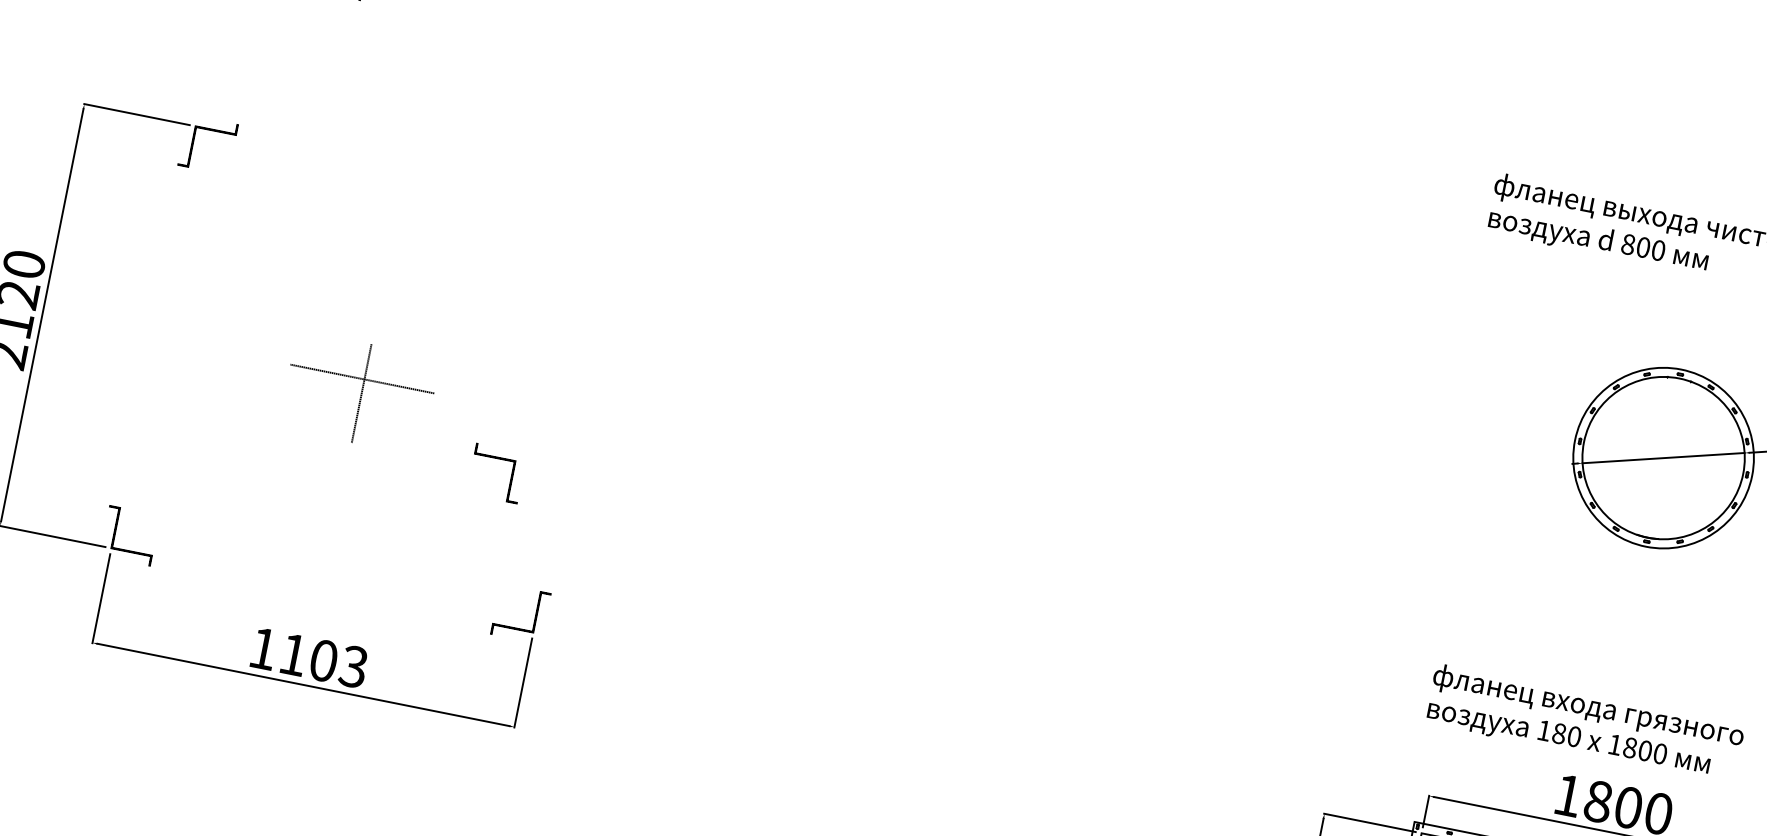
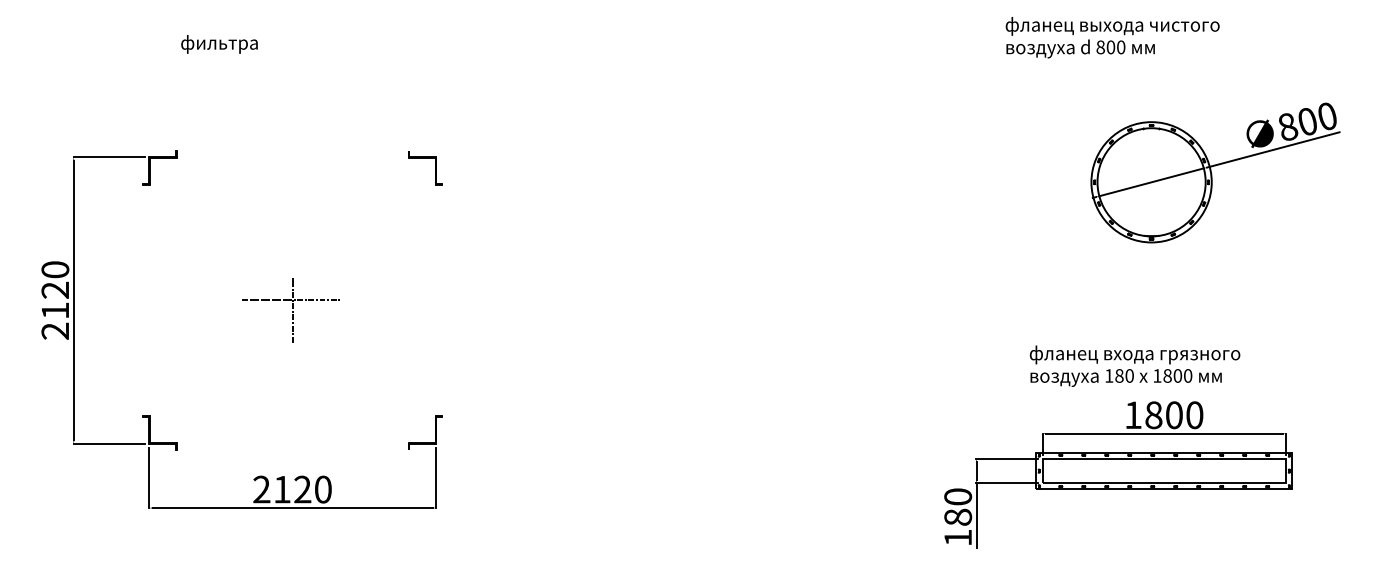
part: (499, 460) -> (425, 158), moved
text: (308, 657) -> (292, 489), 1103 -> 2120

